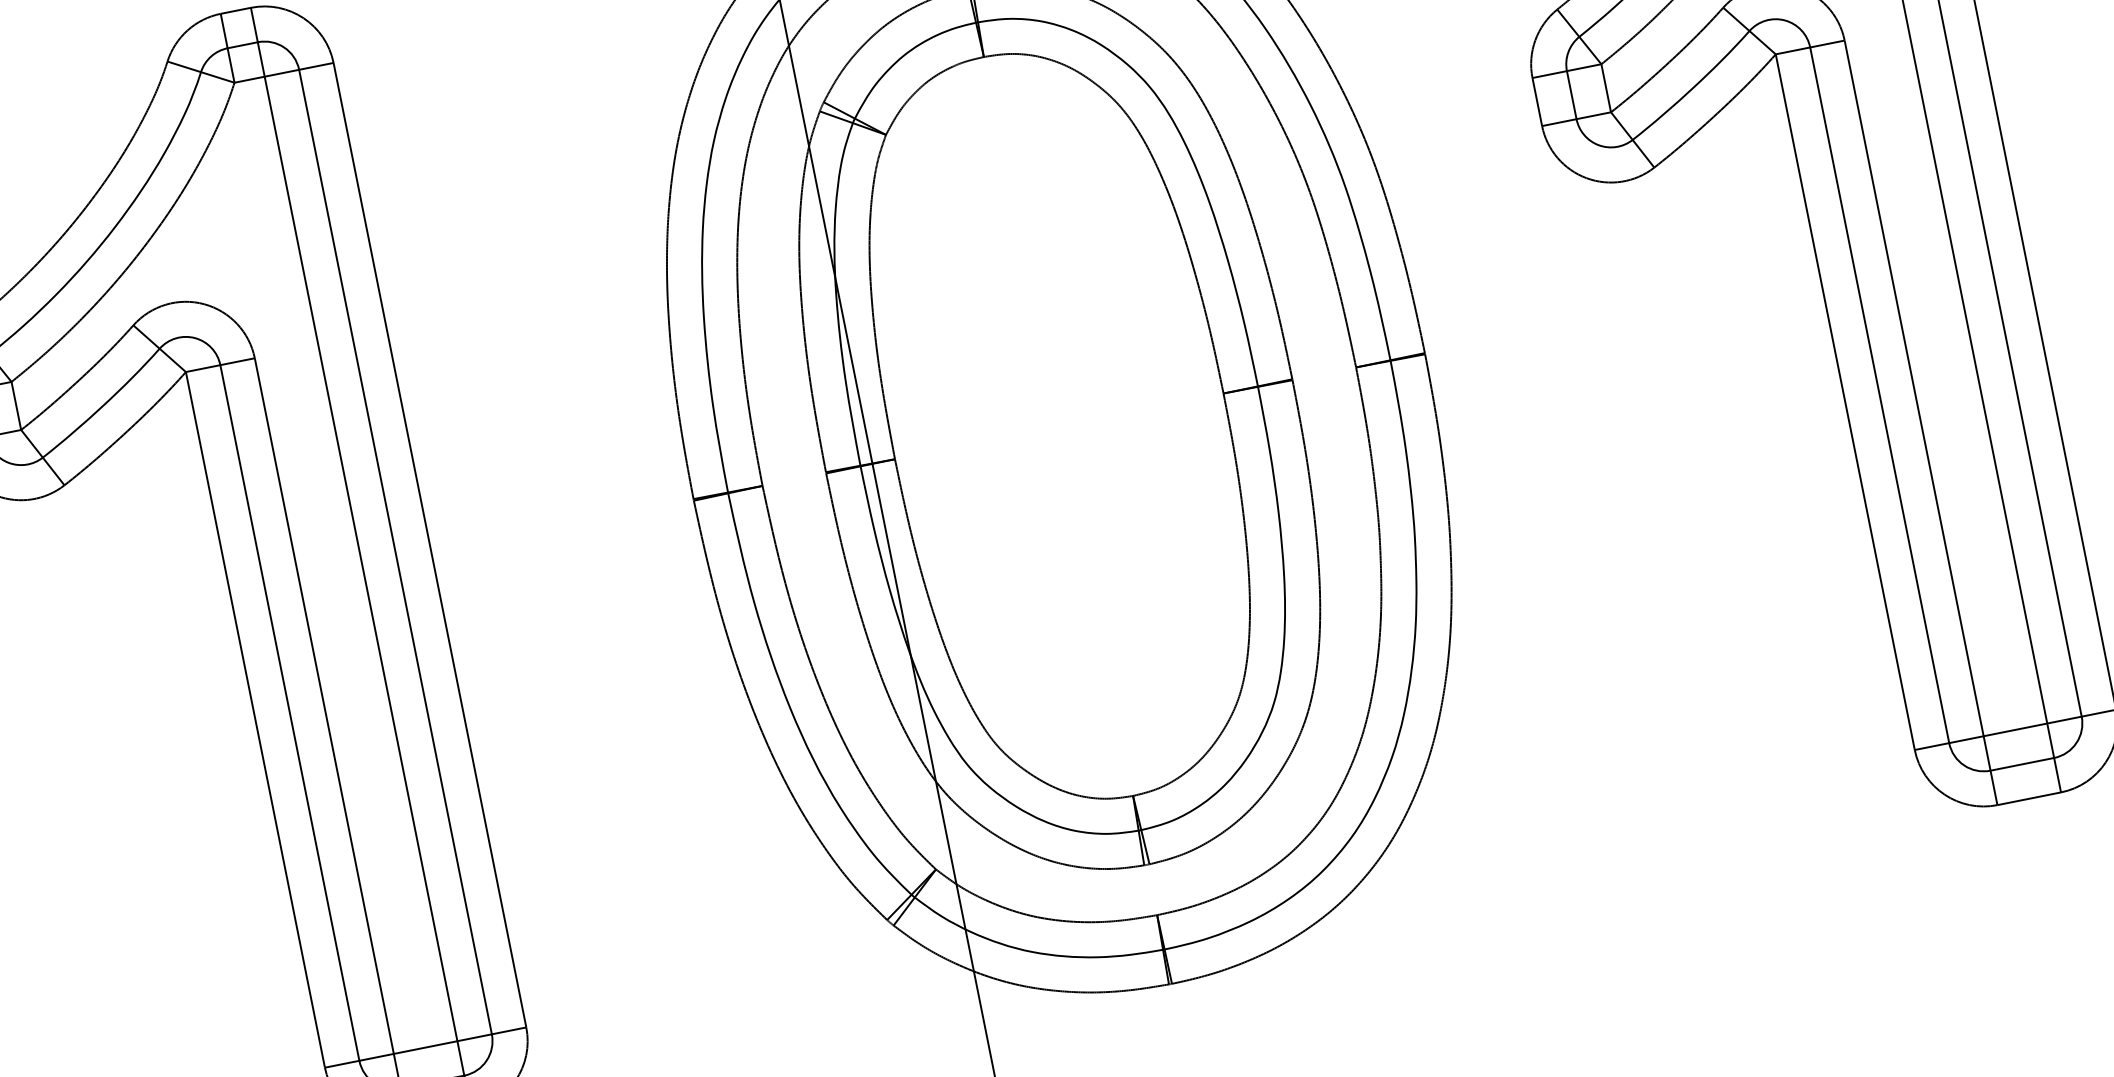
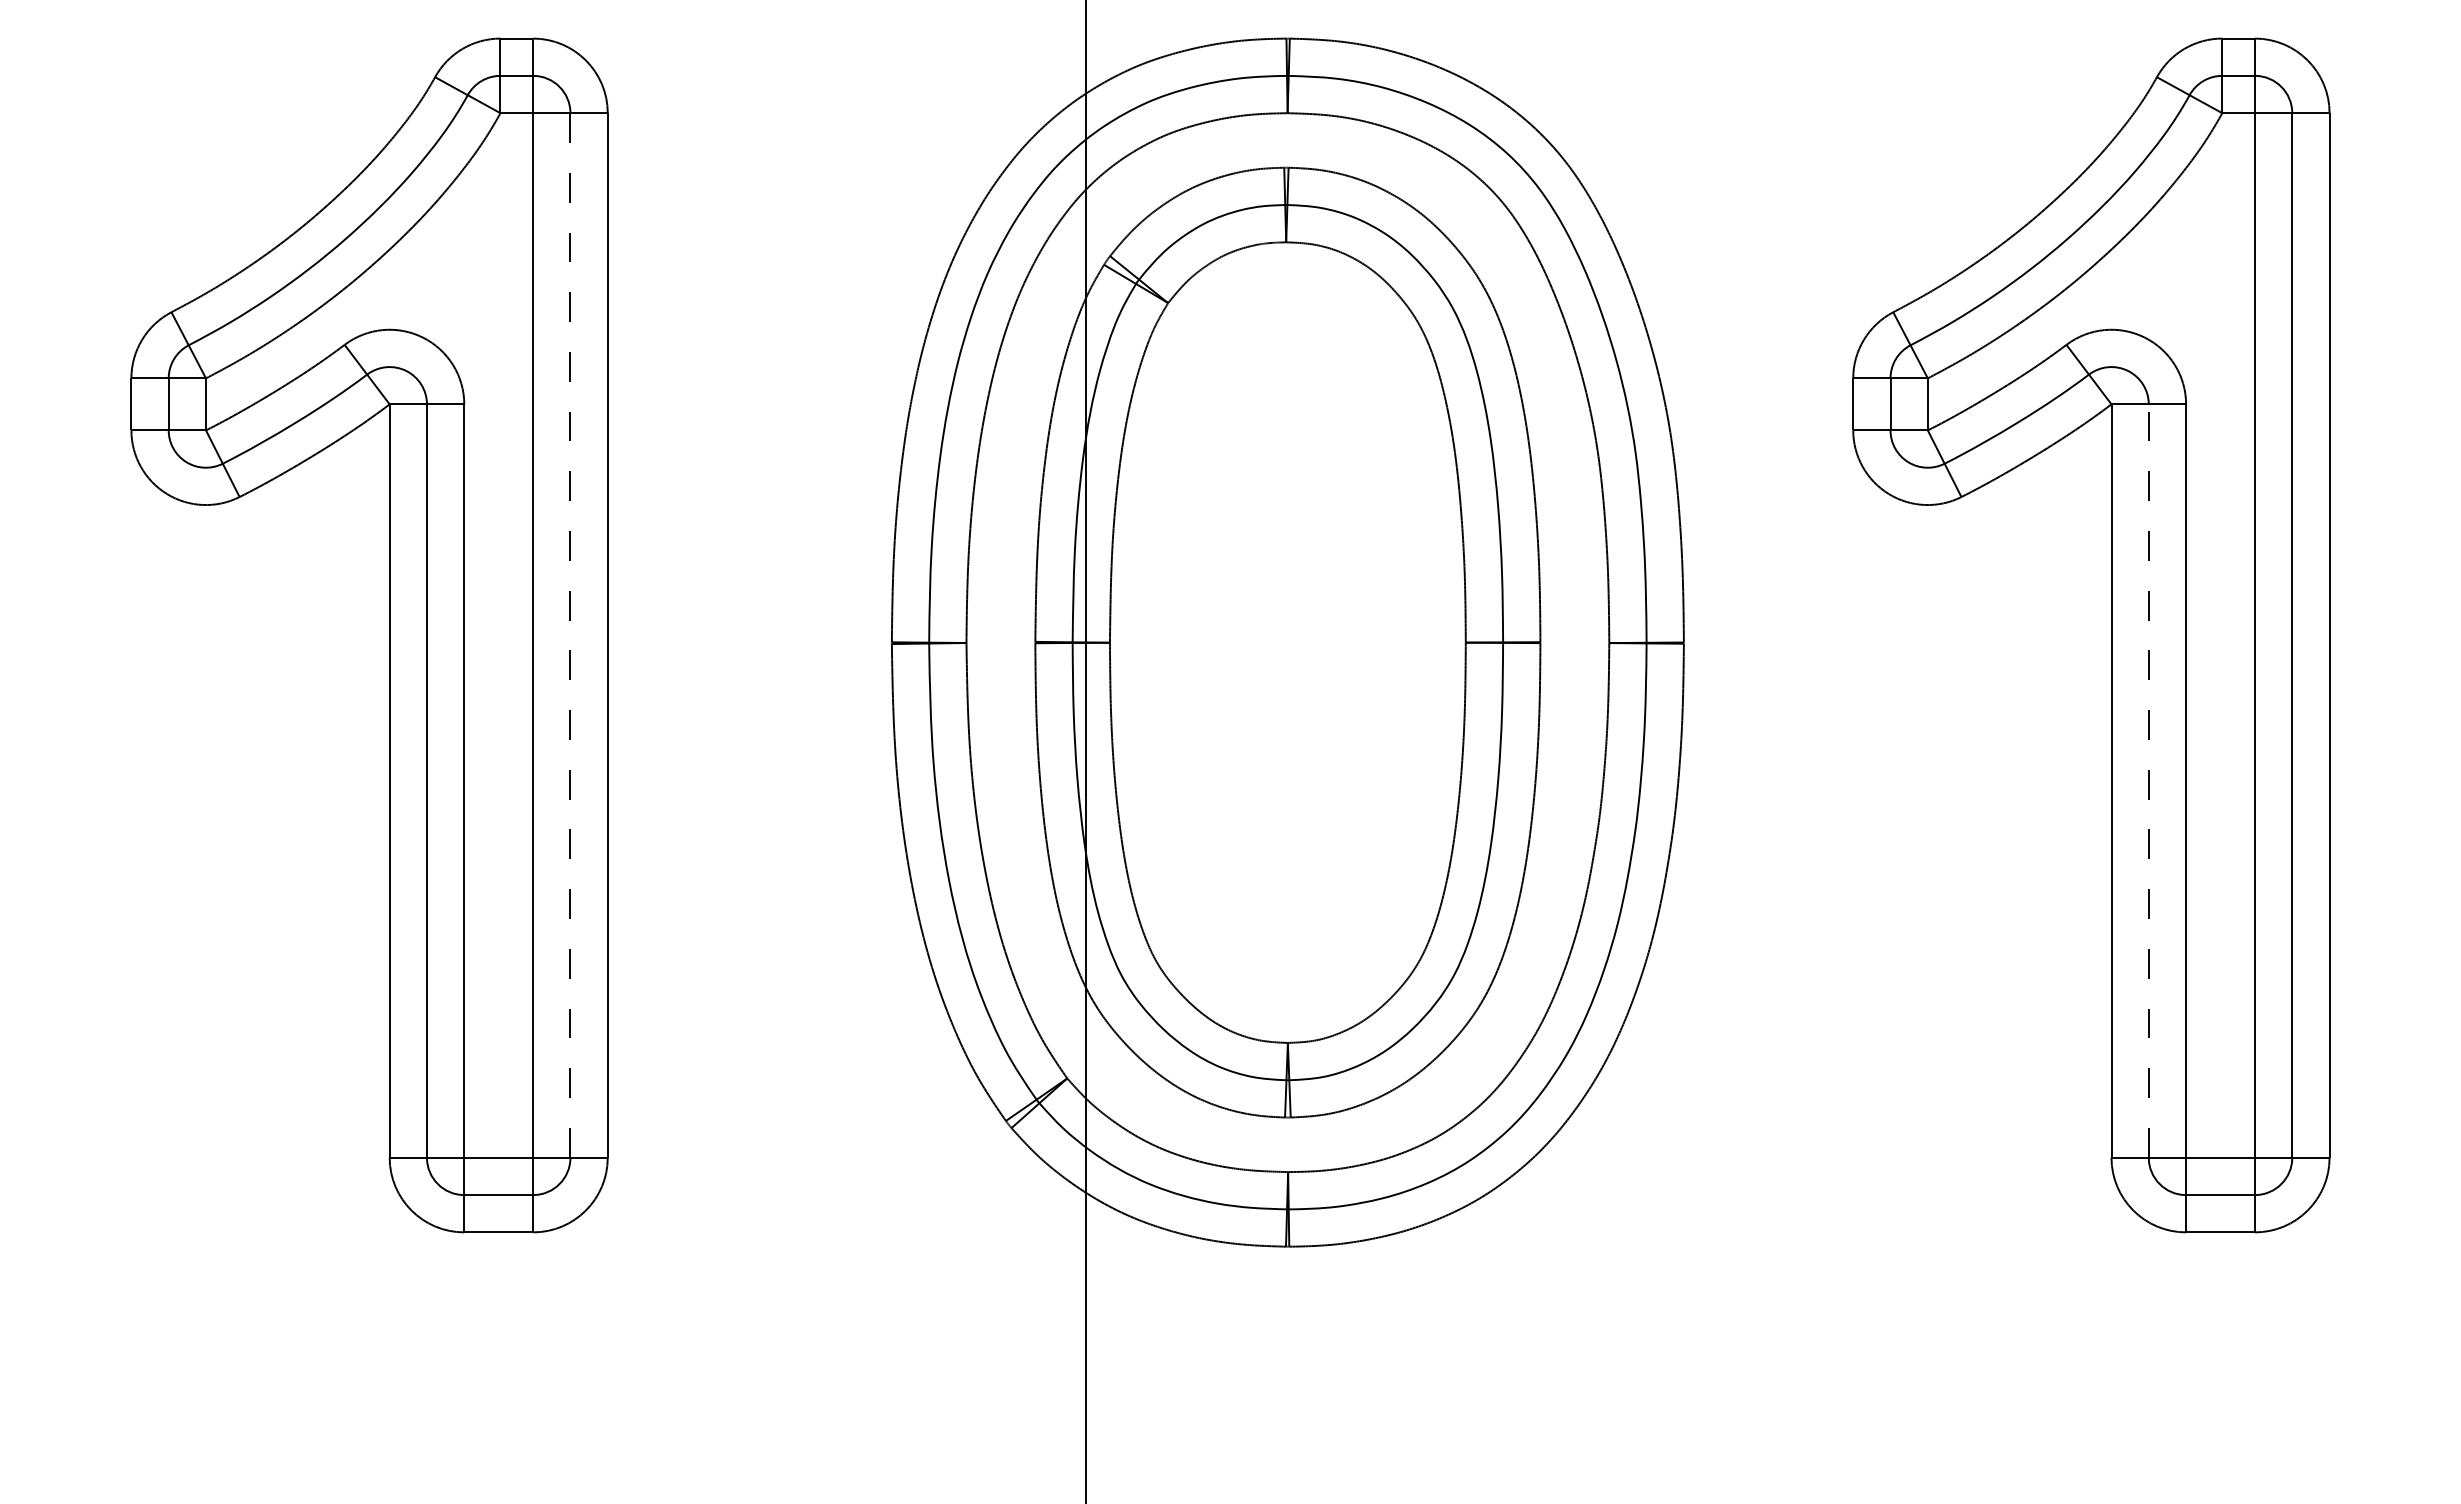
line: (1879, 395) -> (2148, 781), solid -> dashed
line: (395, 552) -> (570, 635), solid -> dashed

